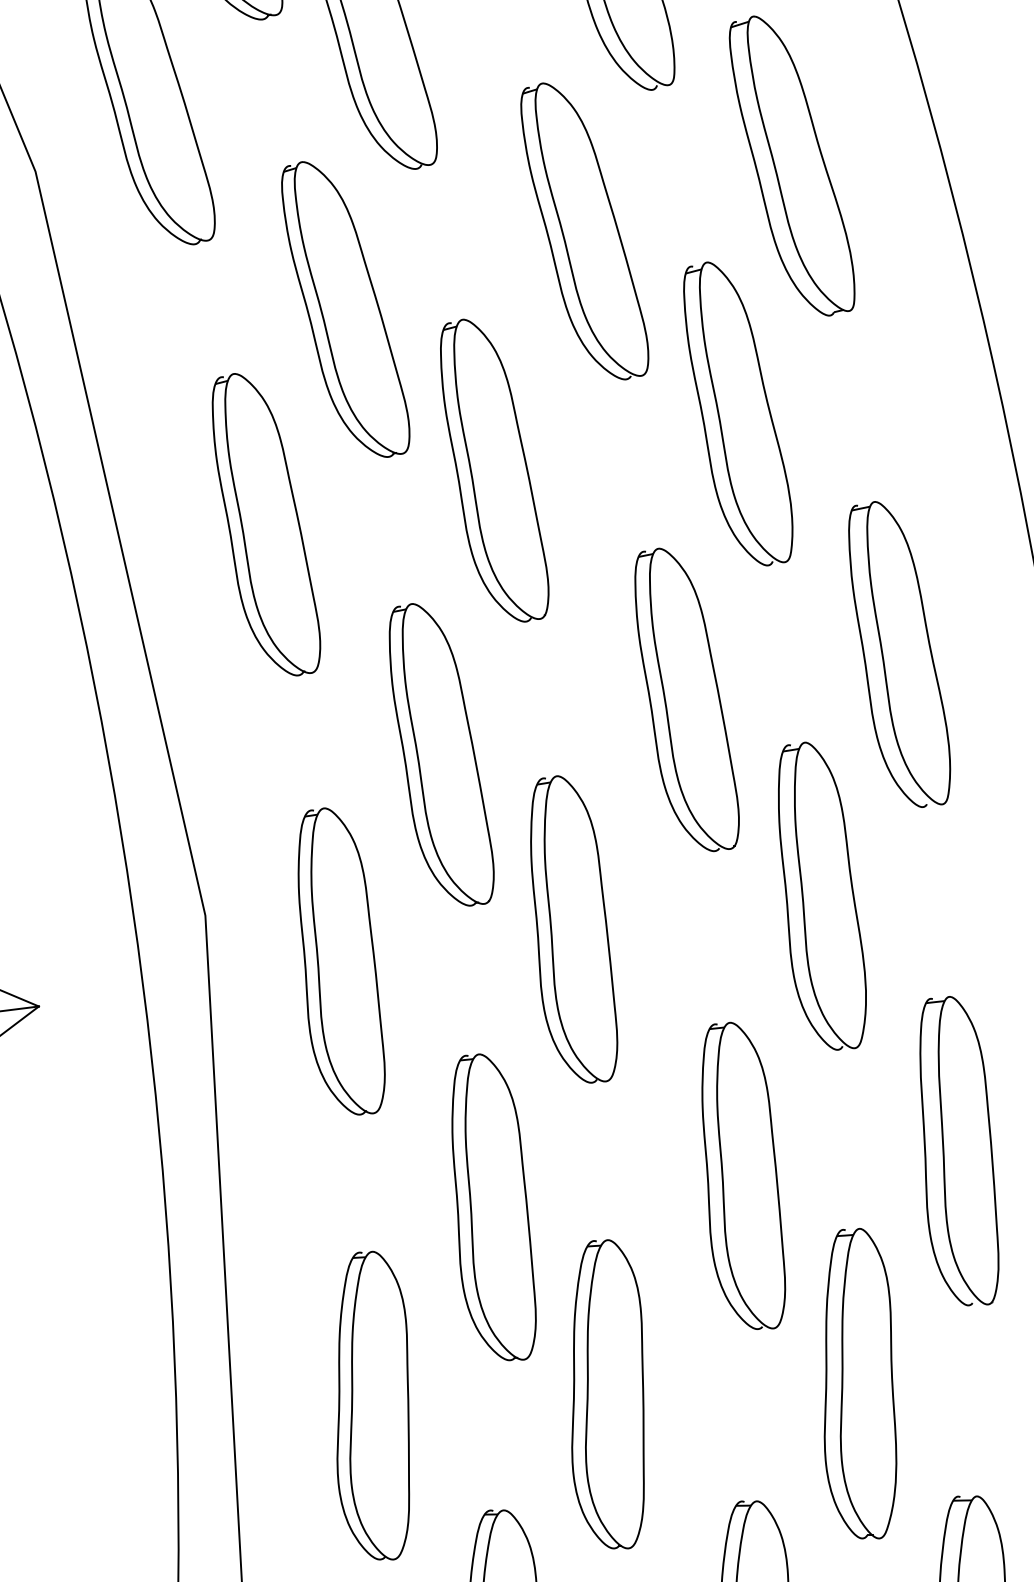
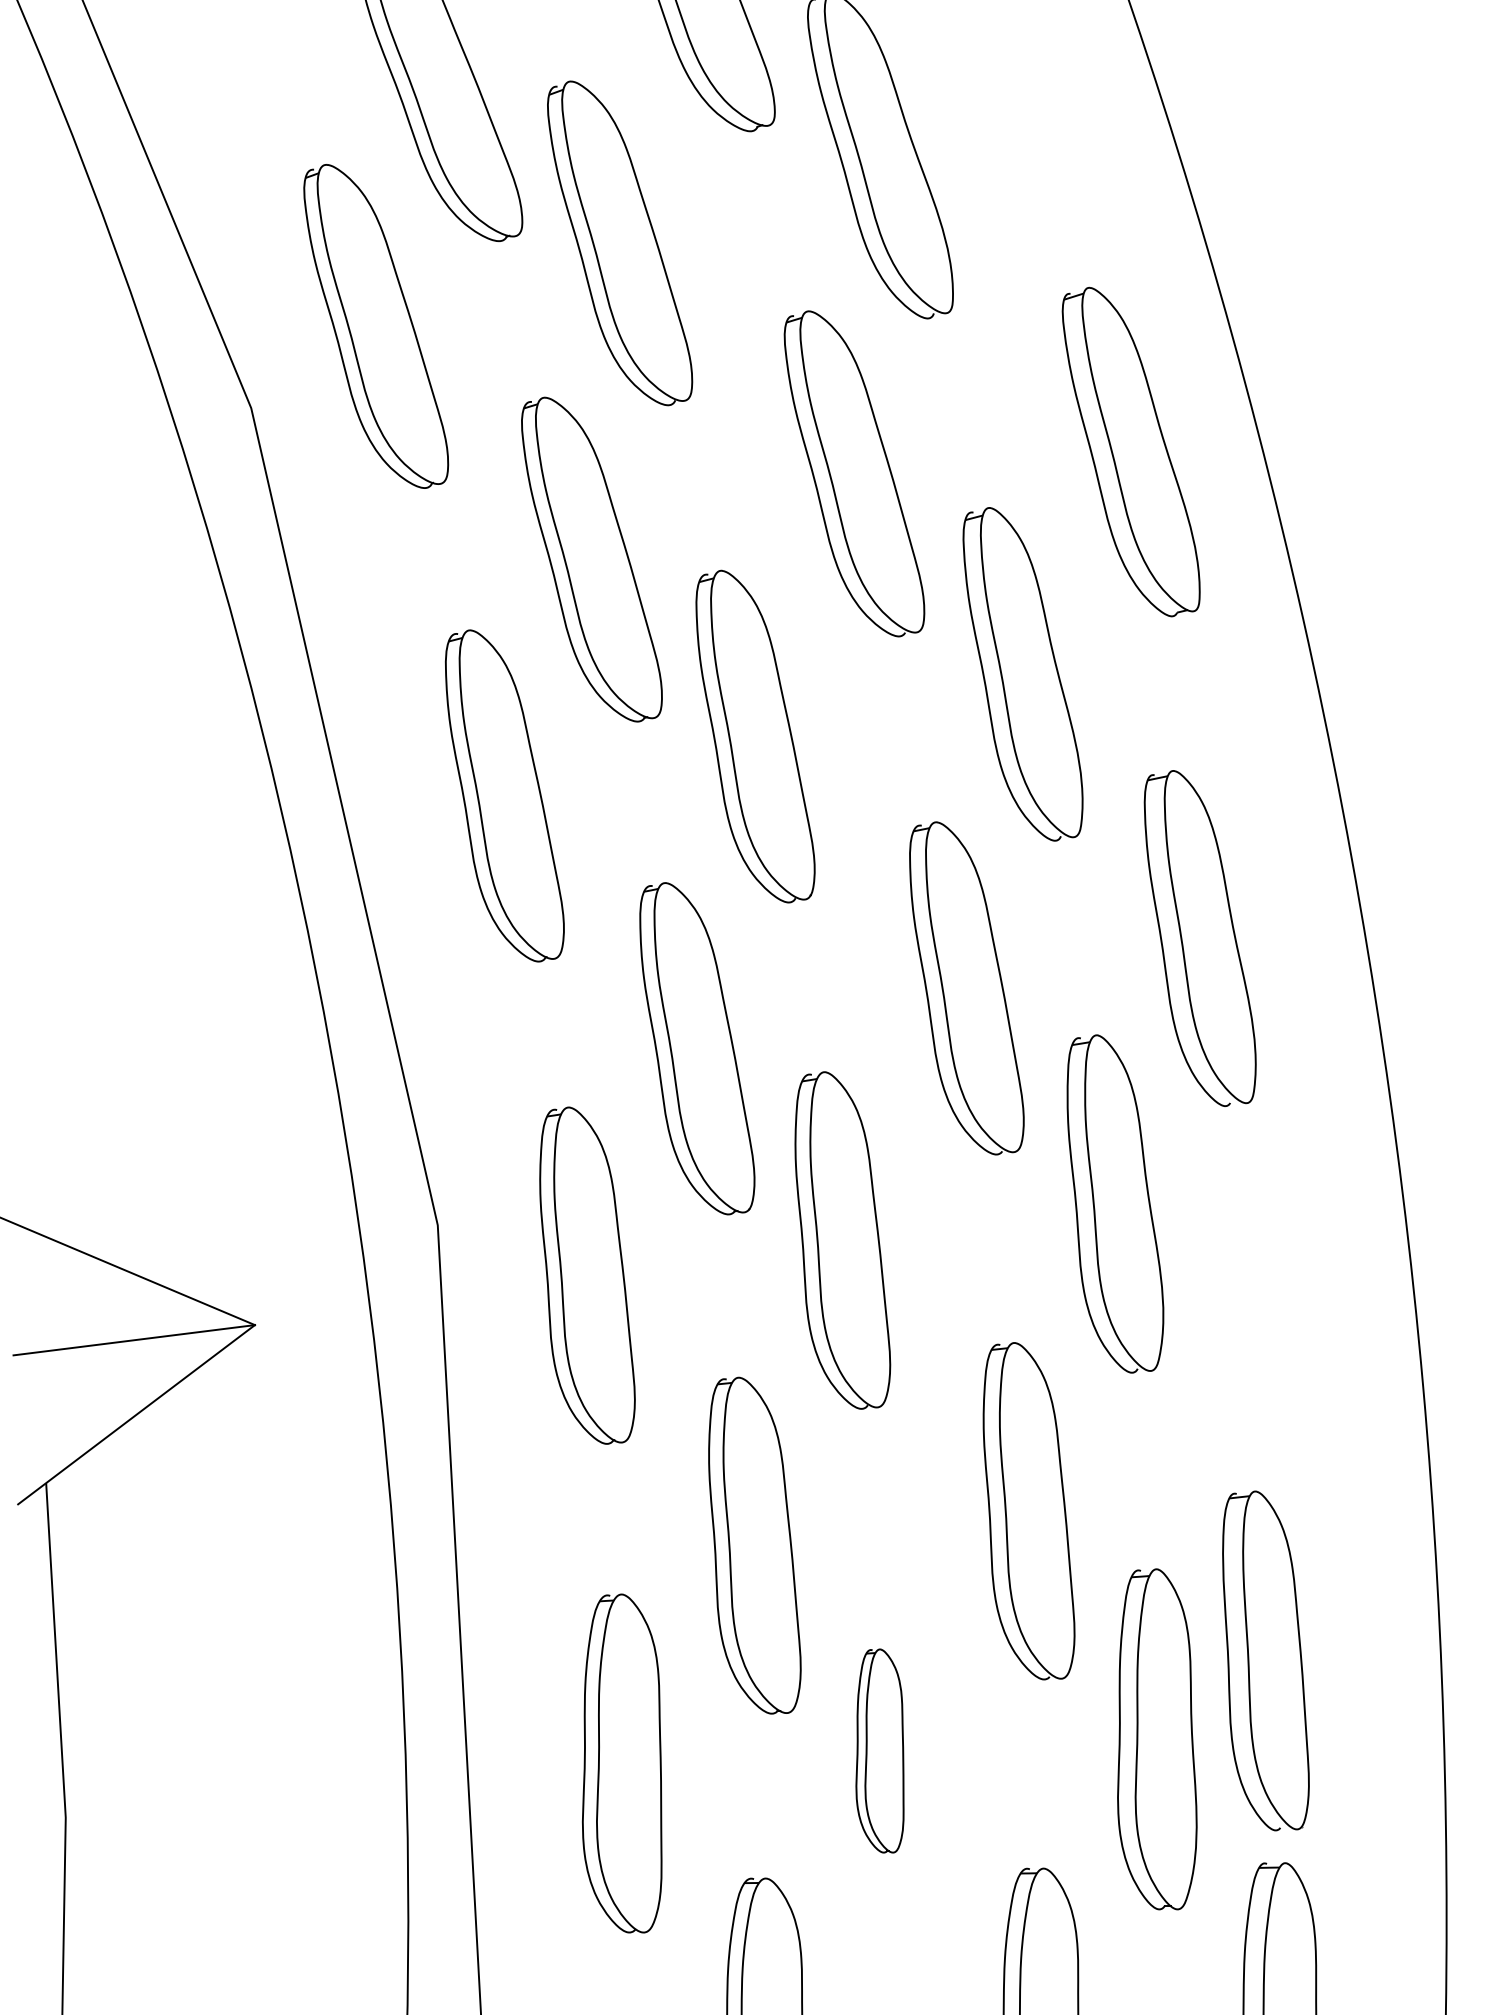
part: (791, 165) -> (1130, 451), moved
part: (959, 1150) -> (1265, 1660), moved
part: (607, 1393) -> (879, 1750), size x0.6

